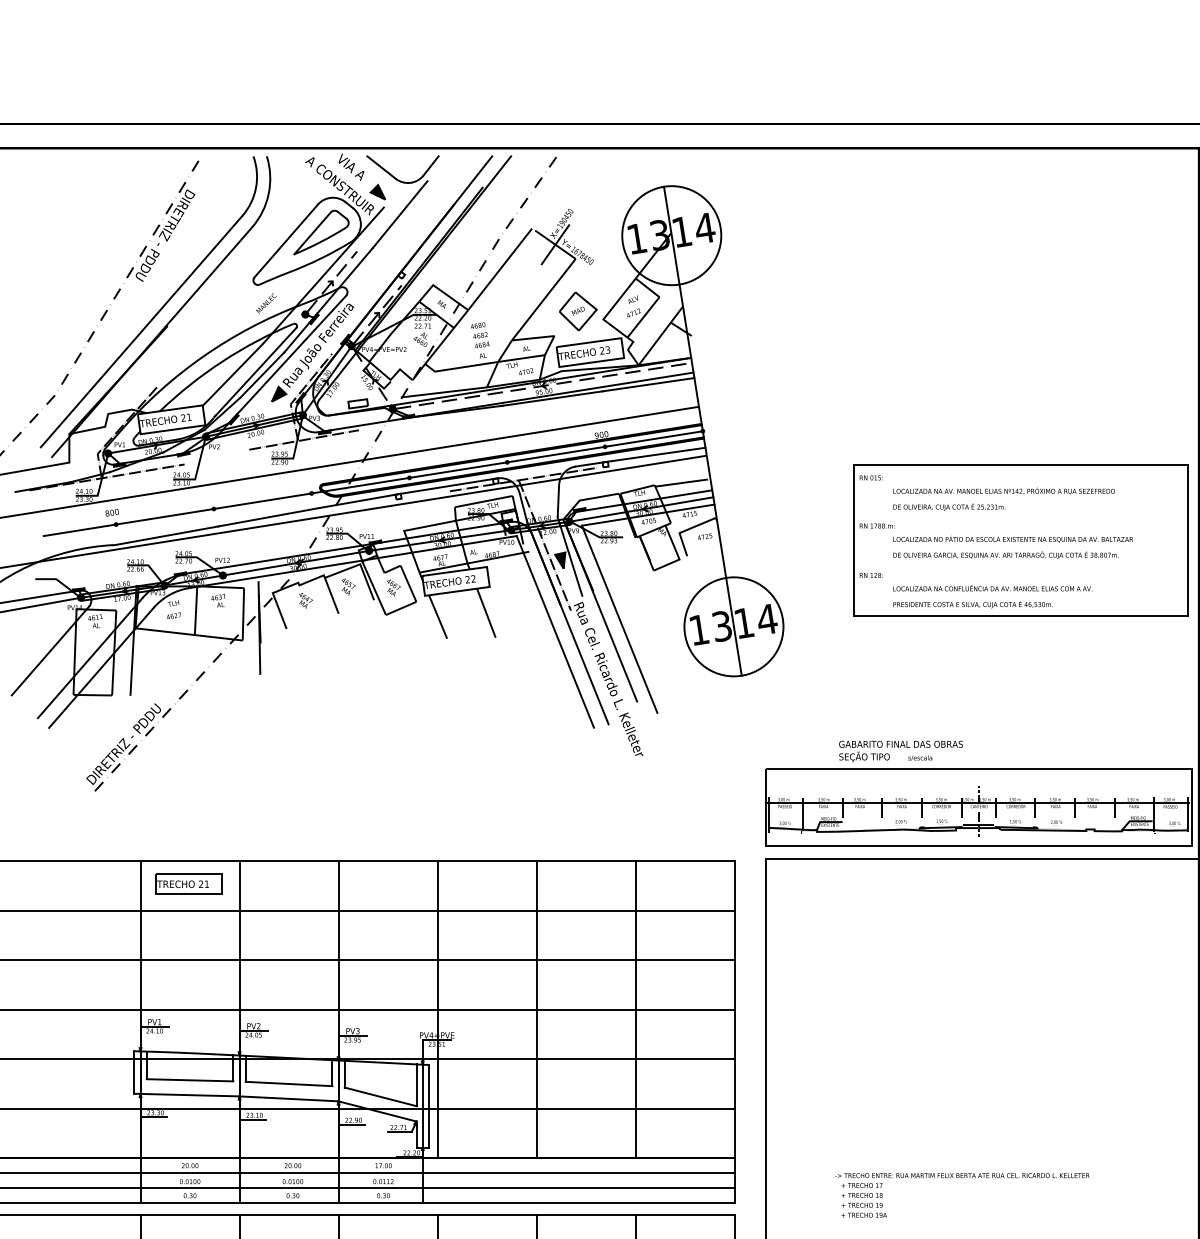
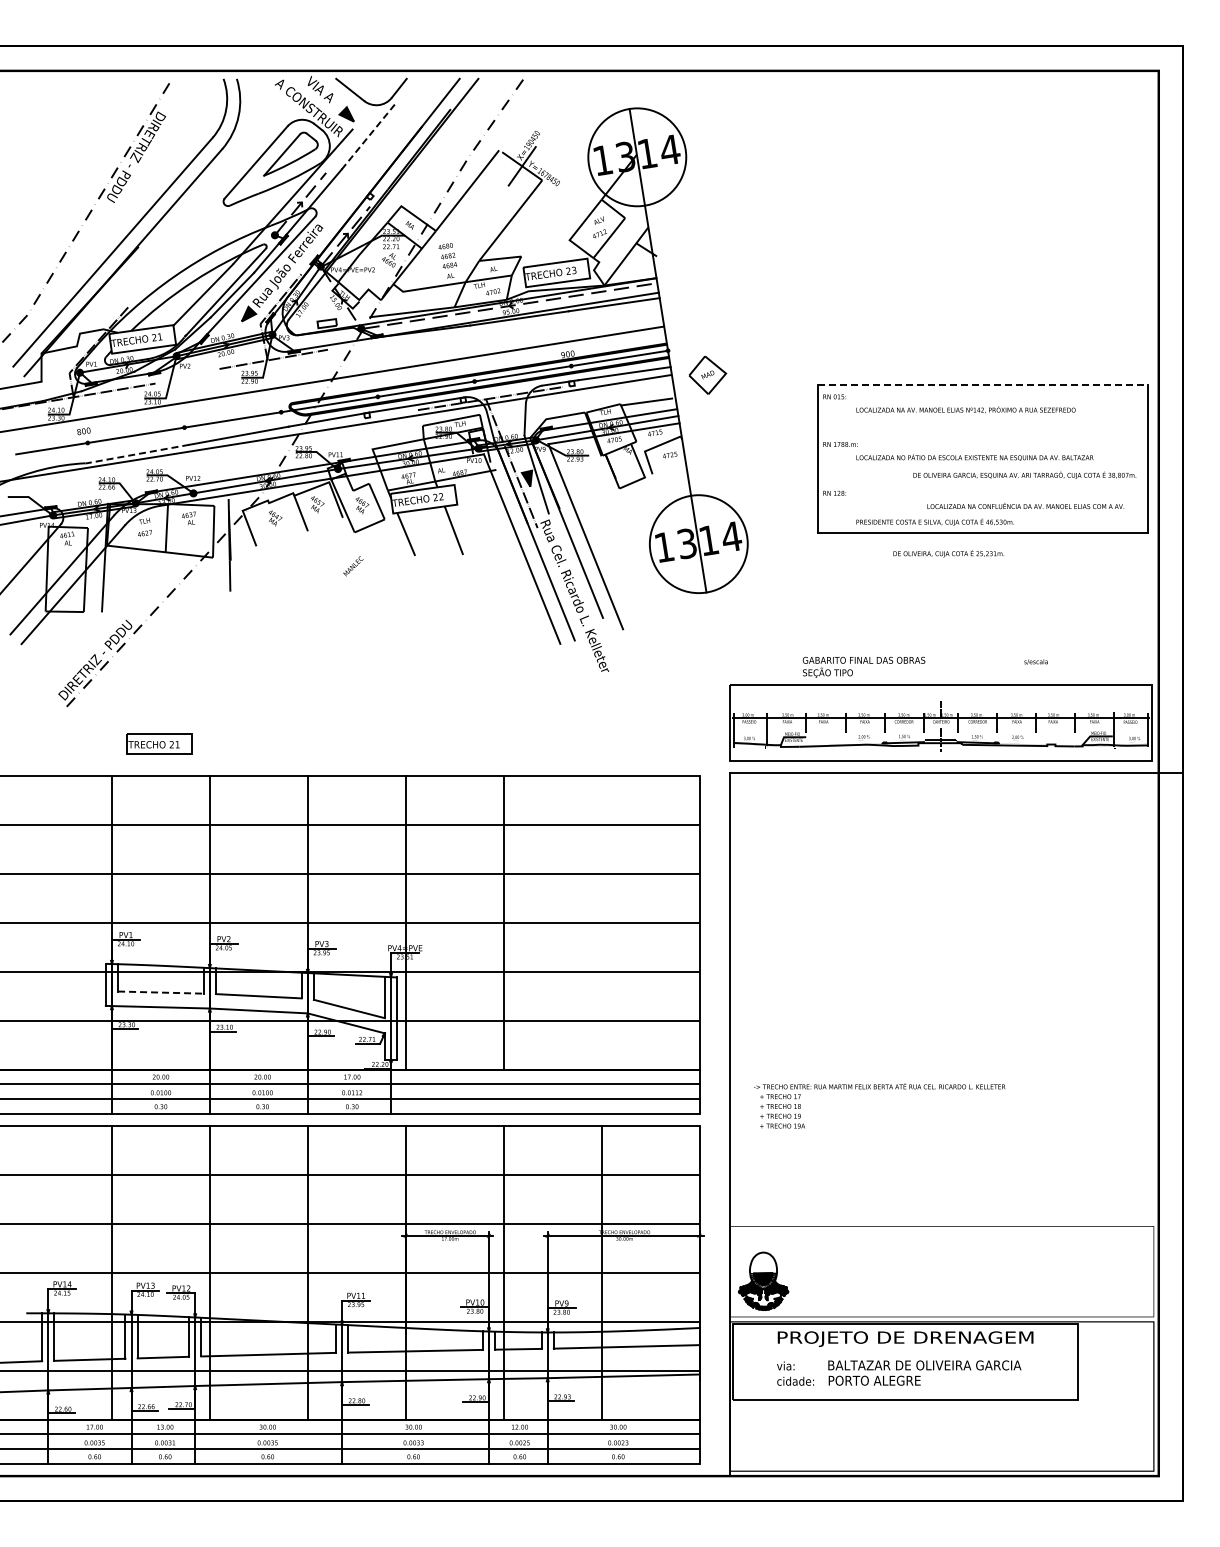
line: (399, 214) -> (368, 136), solid -> dashed
text: (266, 303) -> (353, 566), moved
part: (577, 310) -> (707, 374), moved
line: (1021, 465) -> (983, 384), solid -> dashed
text: (949, 506) -> (948, 553), moved
line: (166, 536) -> (137, 454), solid -> dashed
text: (1005, 554) -> (1024, 474), moved
text: (992, 587) -> (1025, 505), moved
text: (919, 757) -> (1035, 661), moved
part: (188, 883) -> (159, 743), moved
line: (635, 1009) -> (601, 922), removed
line: (189, 1080) -> (160, 992), solid -> dashed
text: (962, 1194) -> (879, 1105), moved

